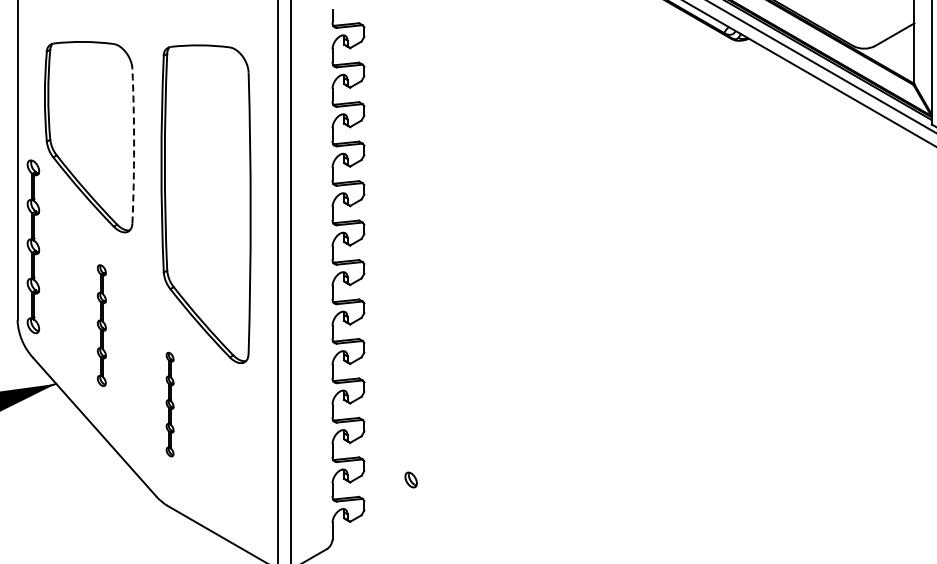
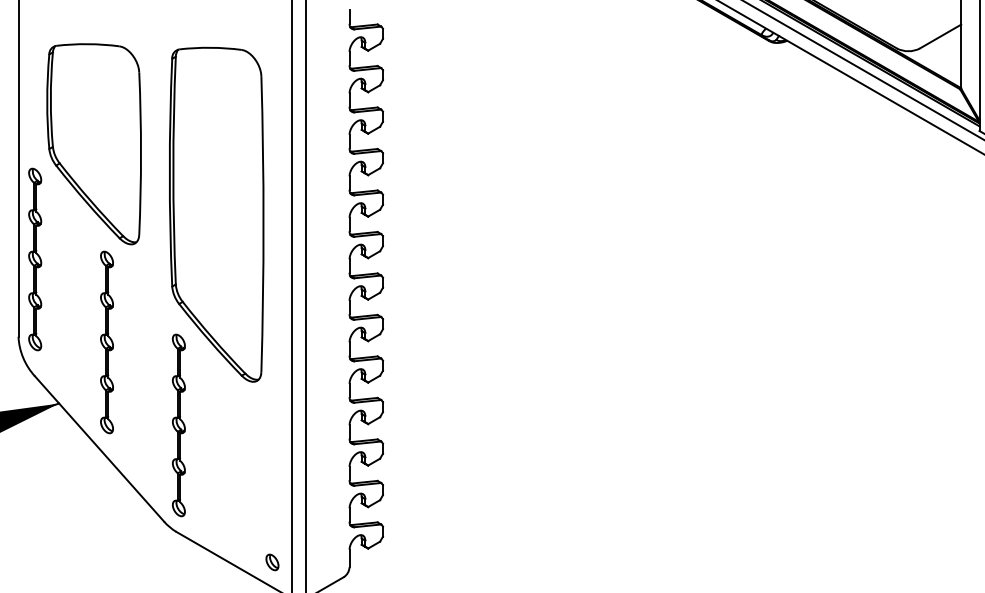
arc: (134, 146) -> (141, 154), dashed -> solid
part: (101, 325) -> (106, 342), size x1.43
part: (169, 404) -> (178, 425), size x1.67
part: (410, 479) -> (271, 561), moved

